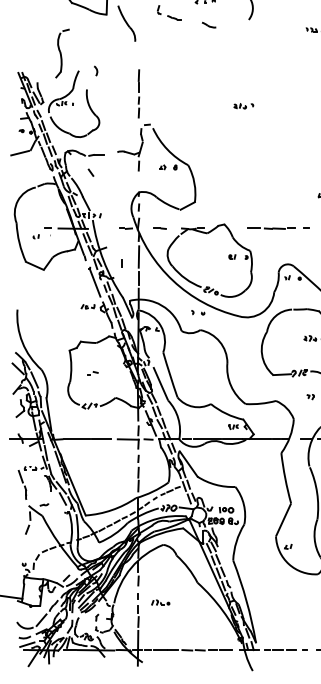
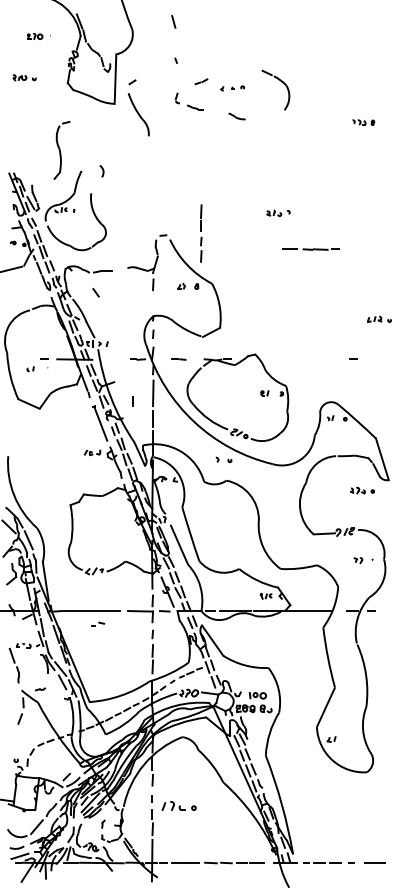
line: (139, 92) -> (201, 231), moved
line: (270, 228) -> (310, 249), moved
part: (92, 372) -> (97, 623), moved
part: (160, 602) -> (179, 805), size x1.6

